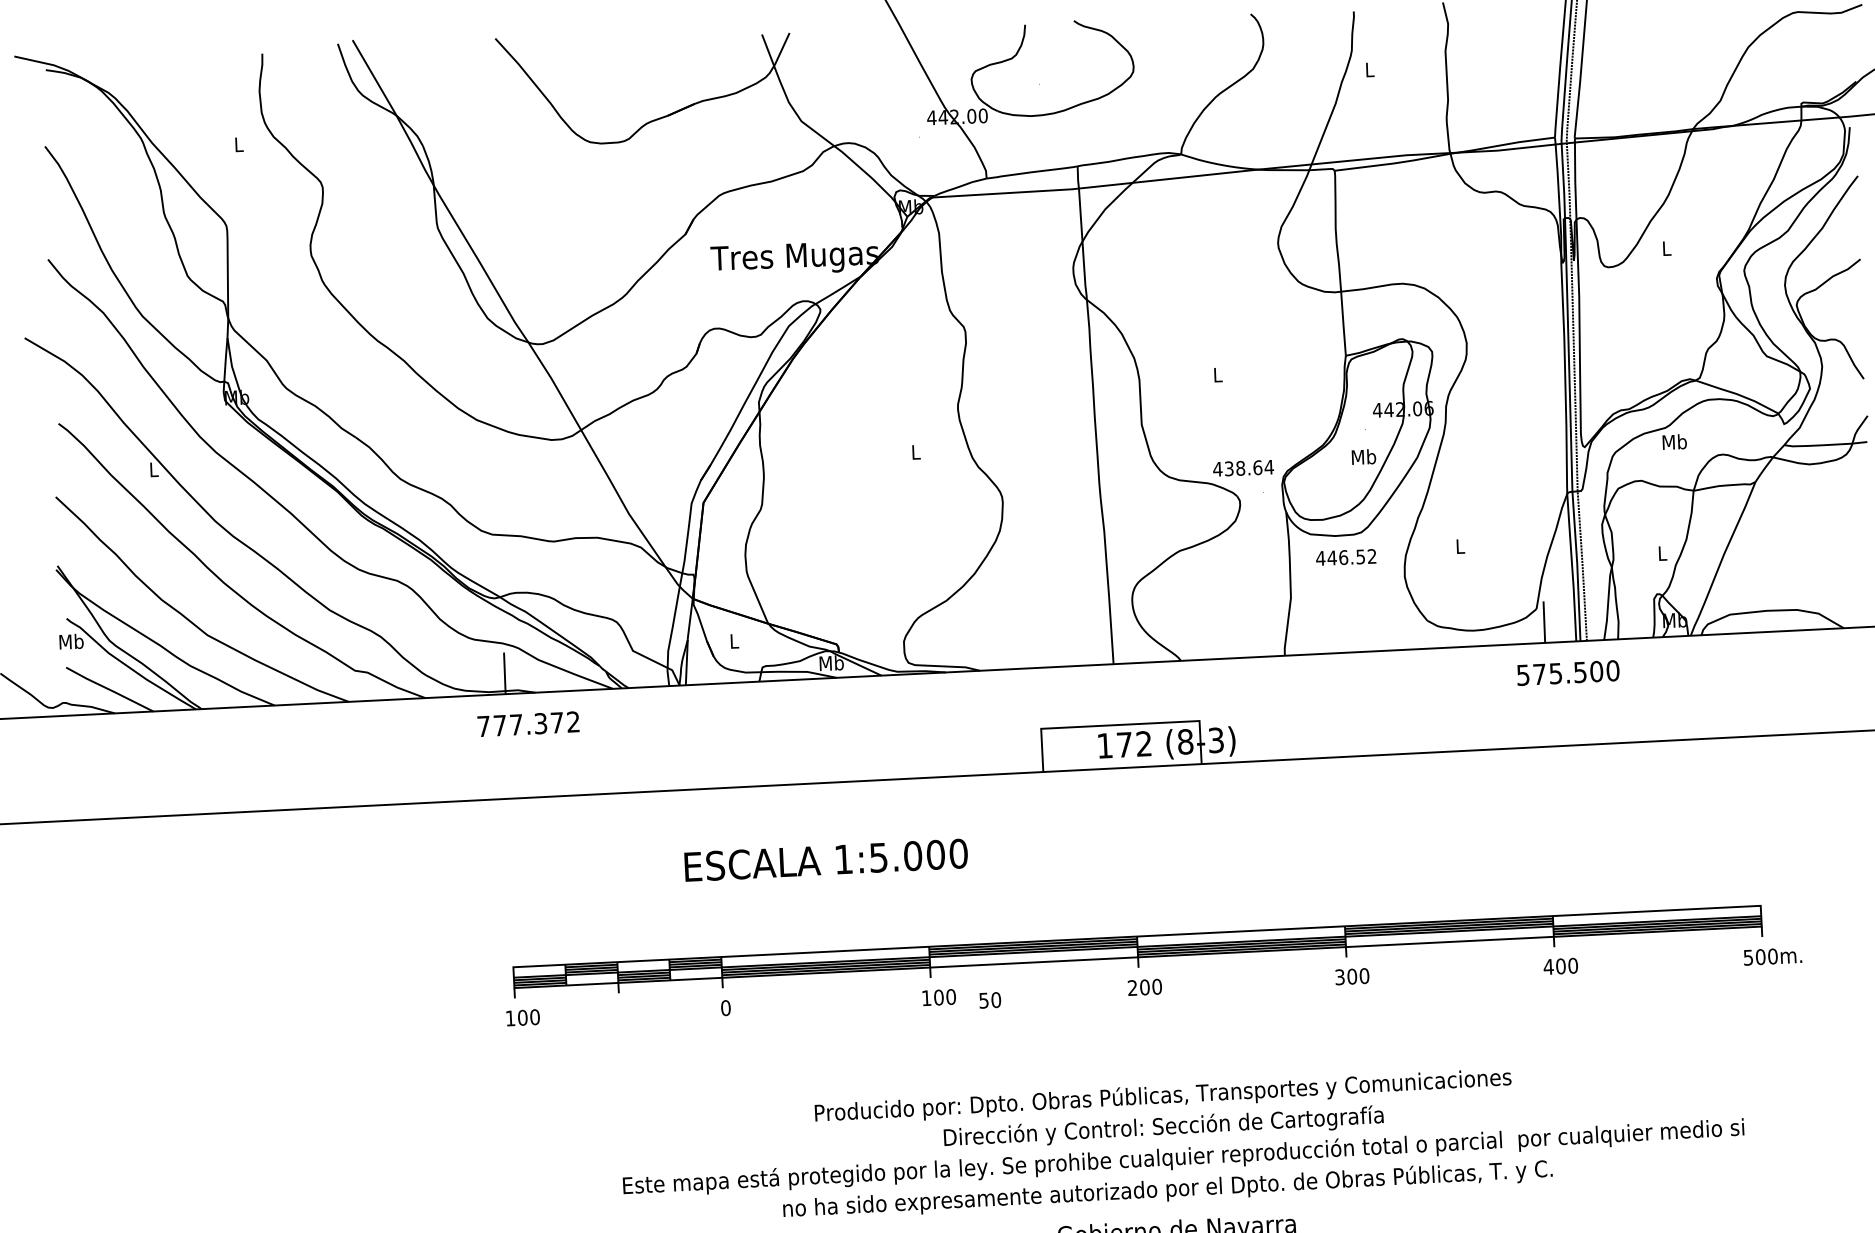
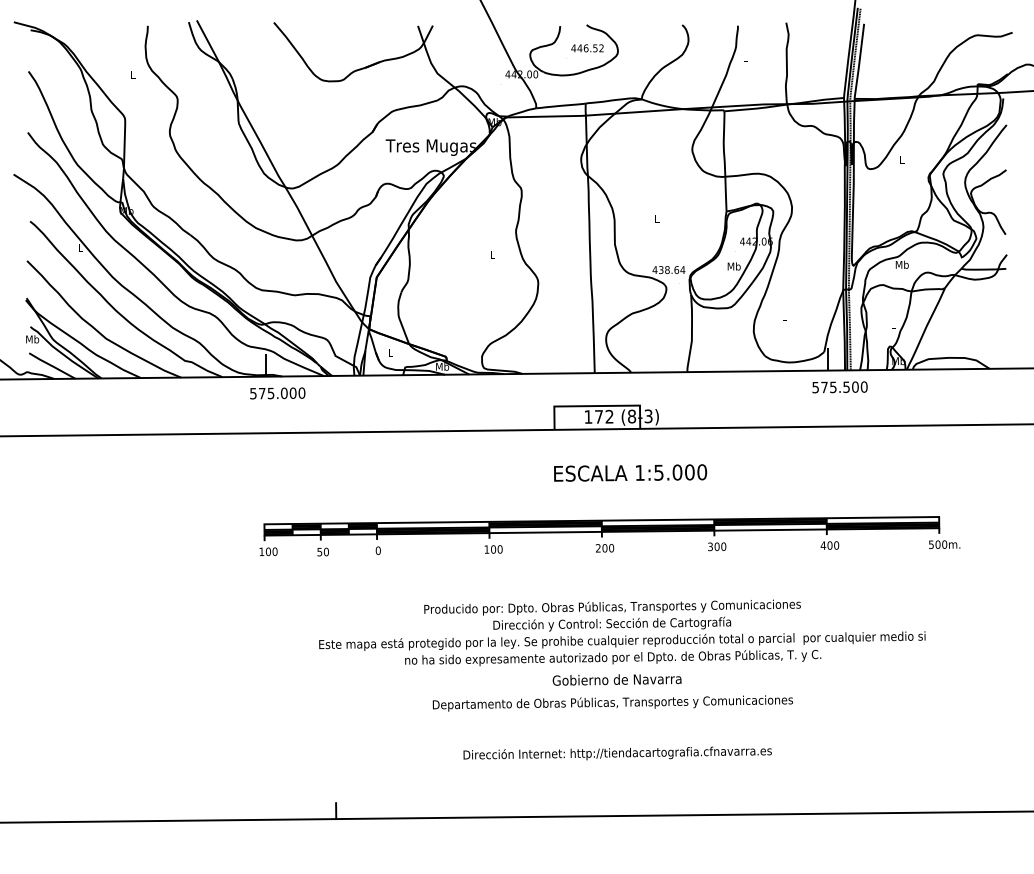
text: (1346, 557) -> (587, 48), moved
text: (528, 724) -> (277, 393), 777.372 -> 575.000
text: (826, 859) -> (630, 472), moved
text: (988, 999) -> (322, 551), moved

